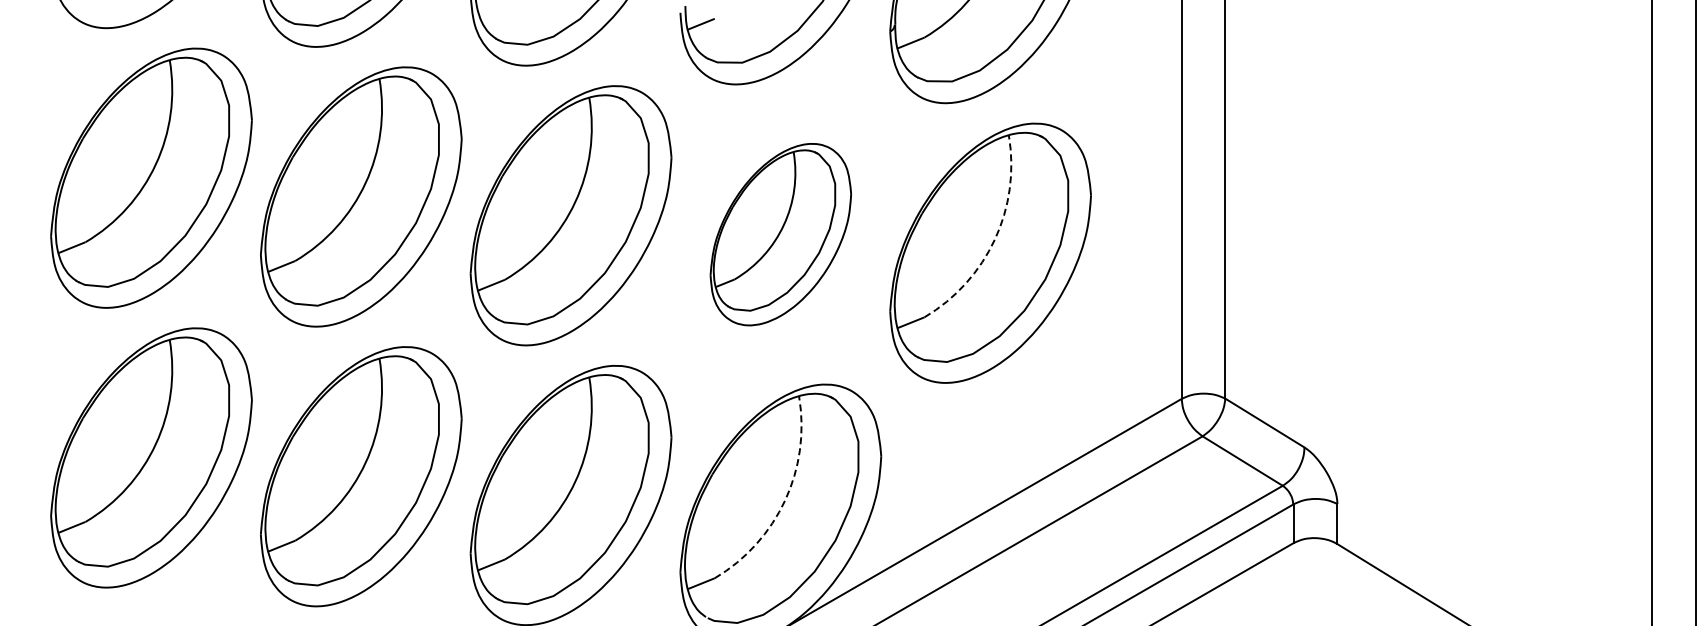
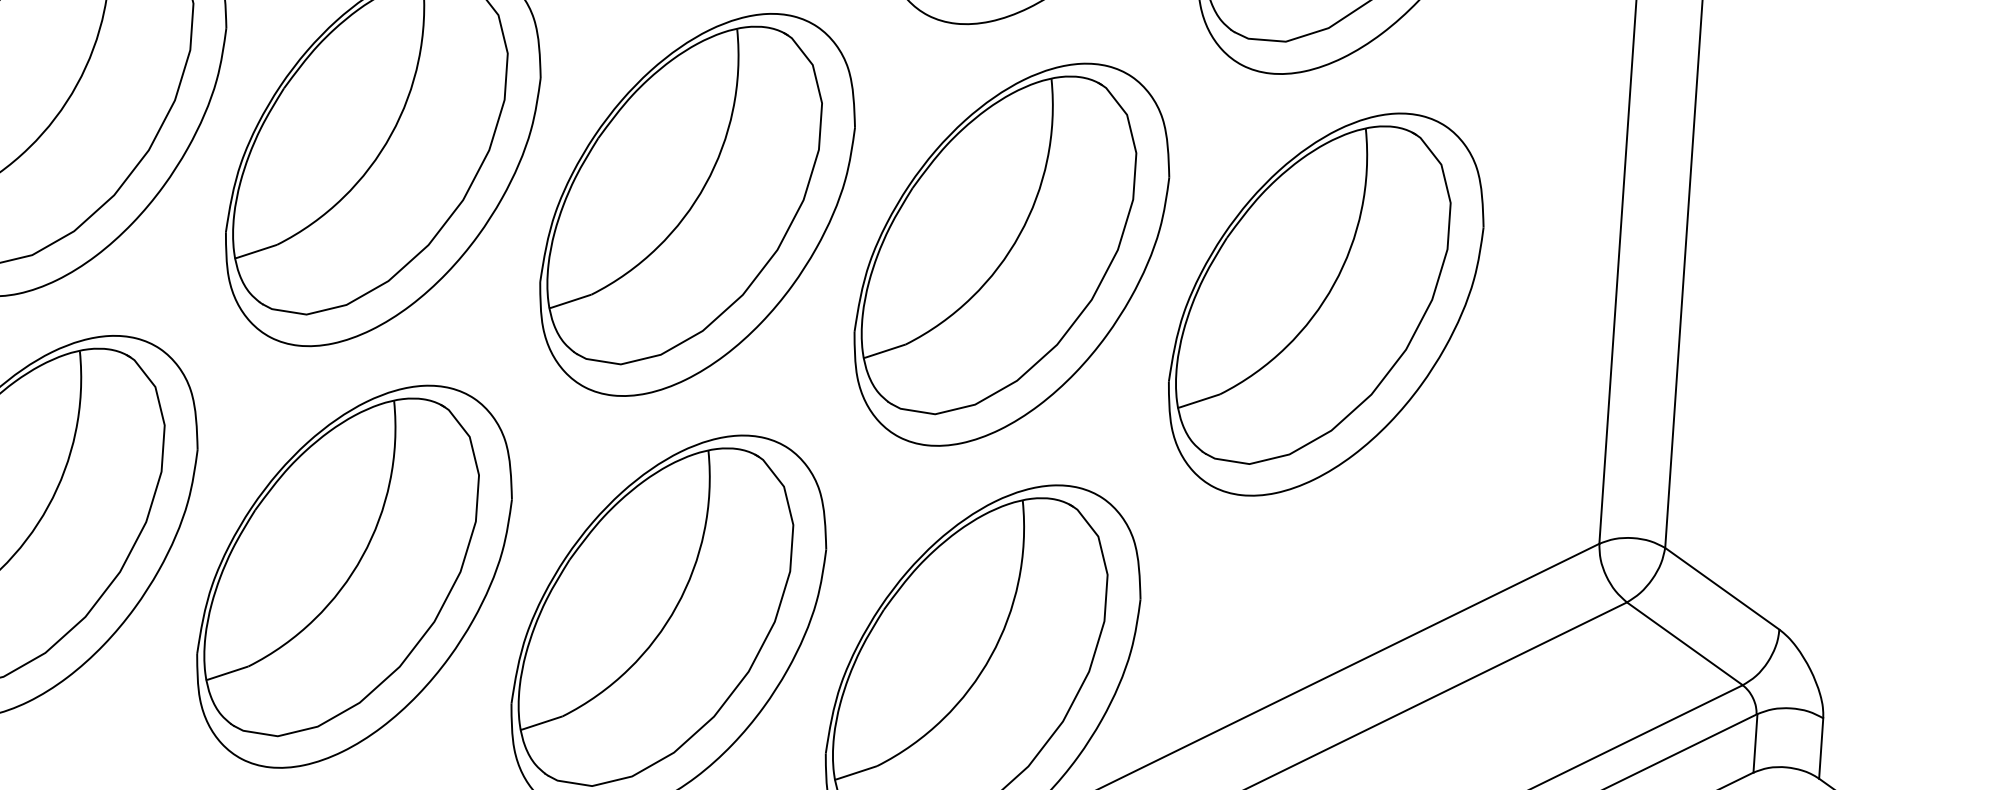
part: (780, 234) -> (1011, 254), size x1.43
arc: (994, 239) -> (1333, 284), dashed -> solid
arc: (785, 500) -> (991, 656), dashed -> solid

